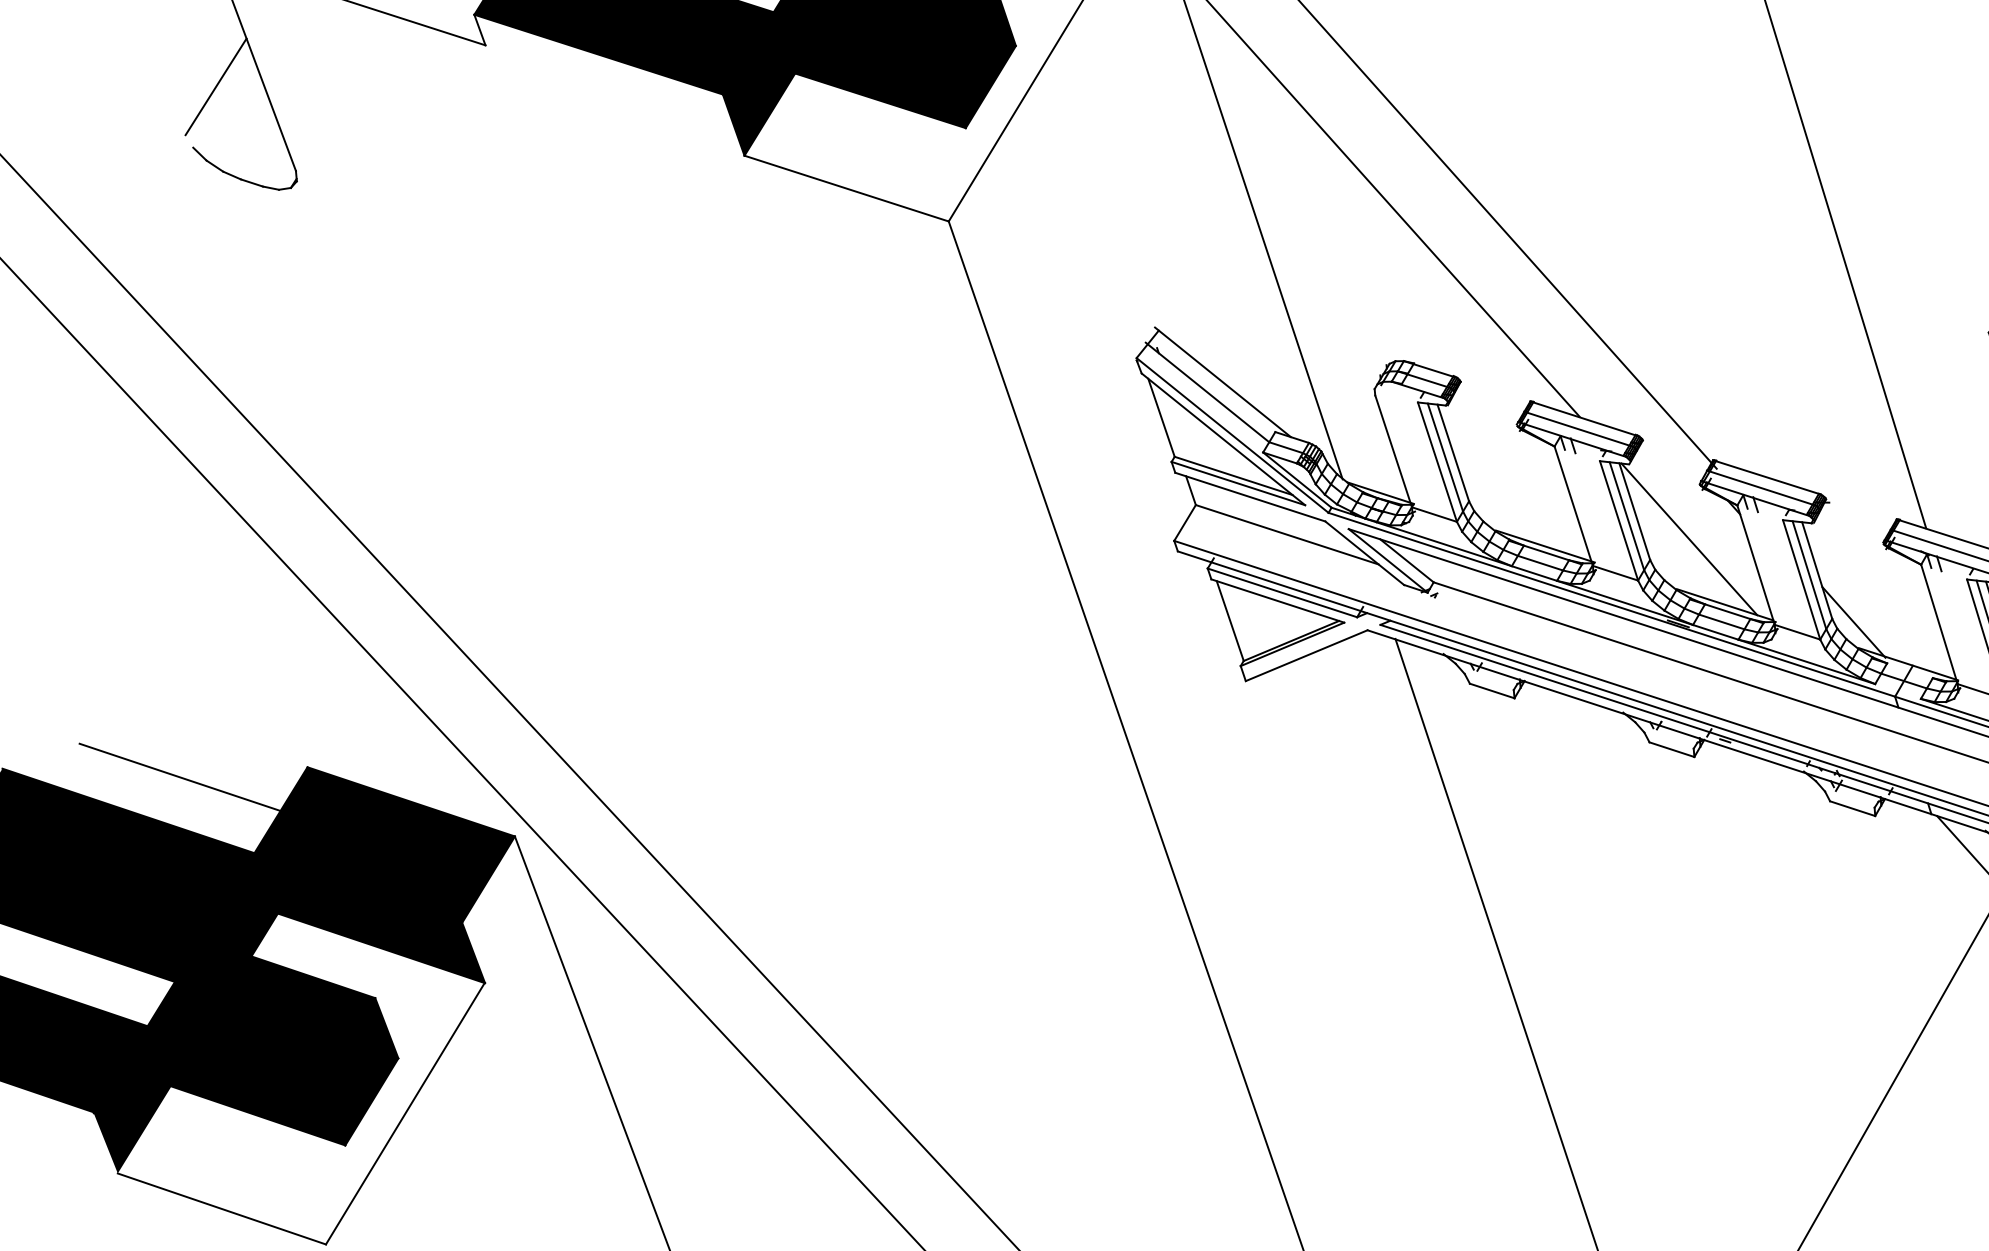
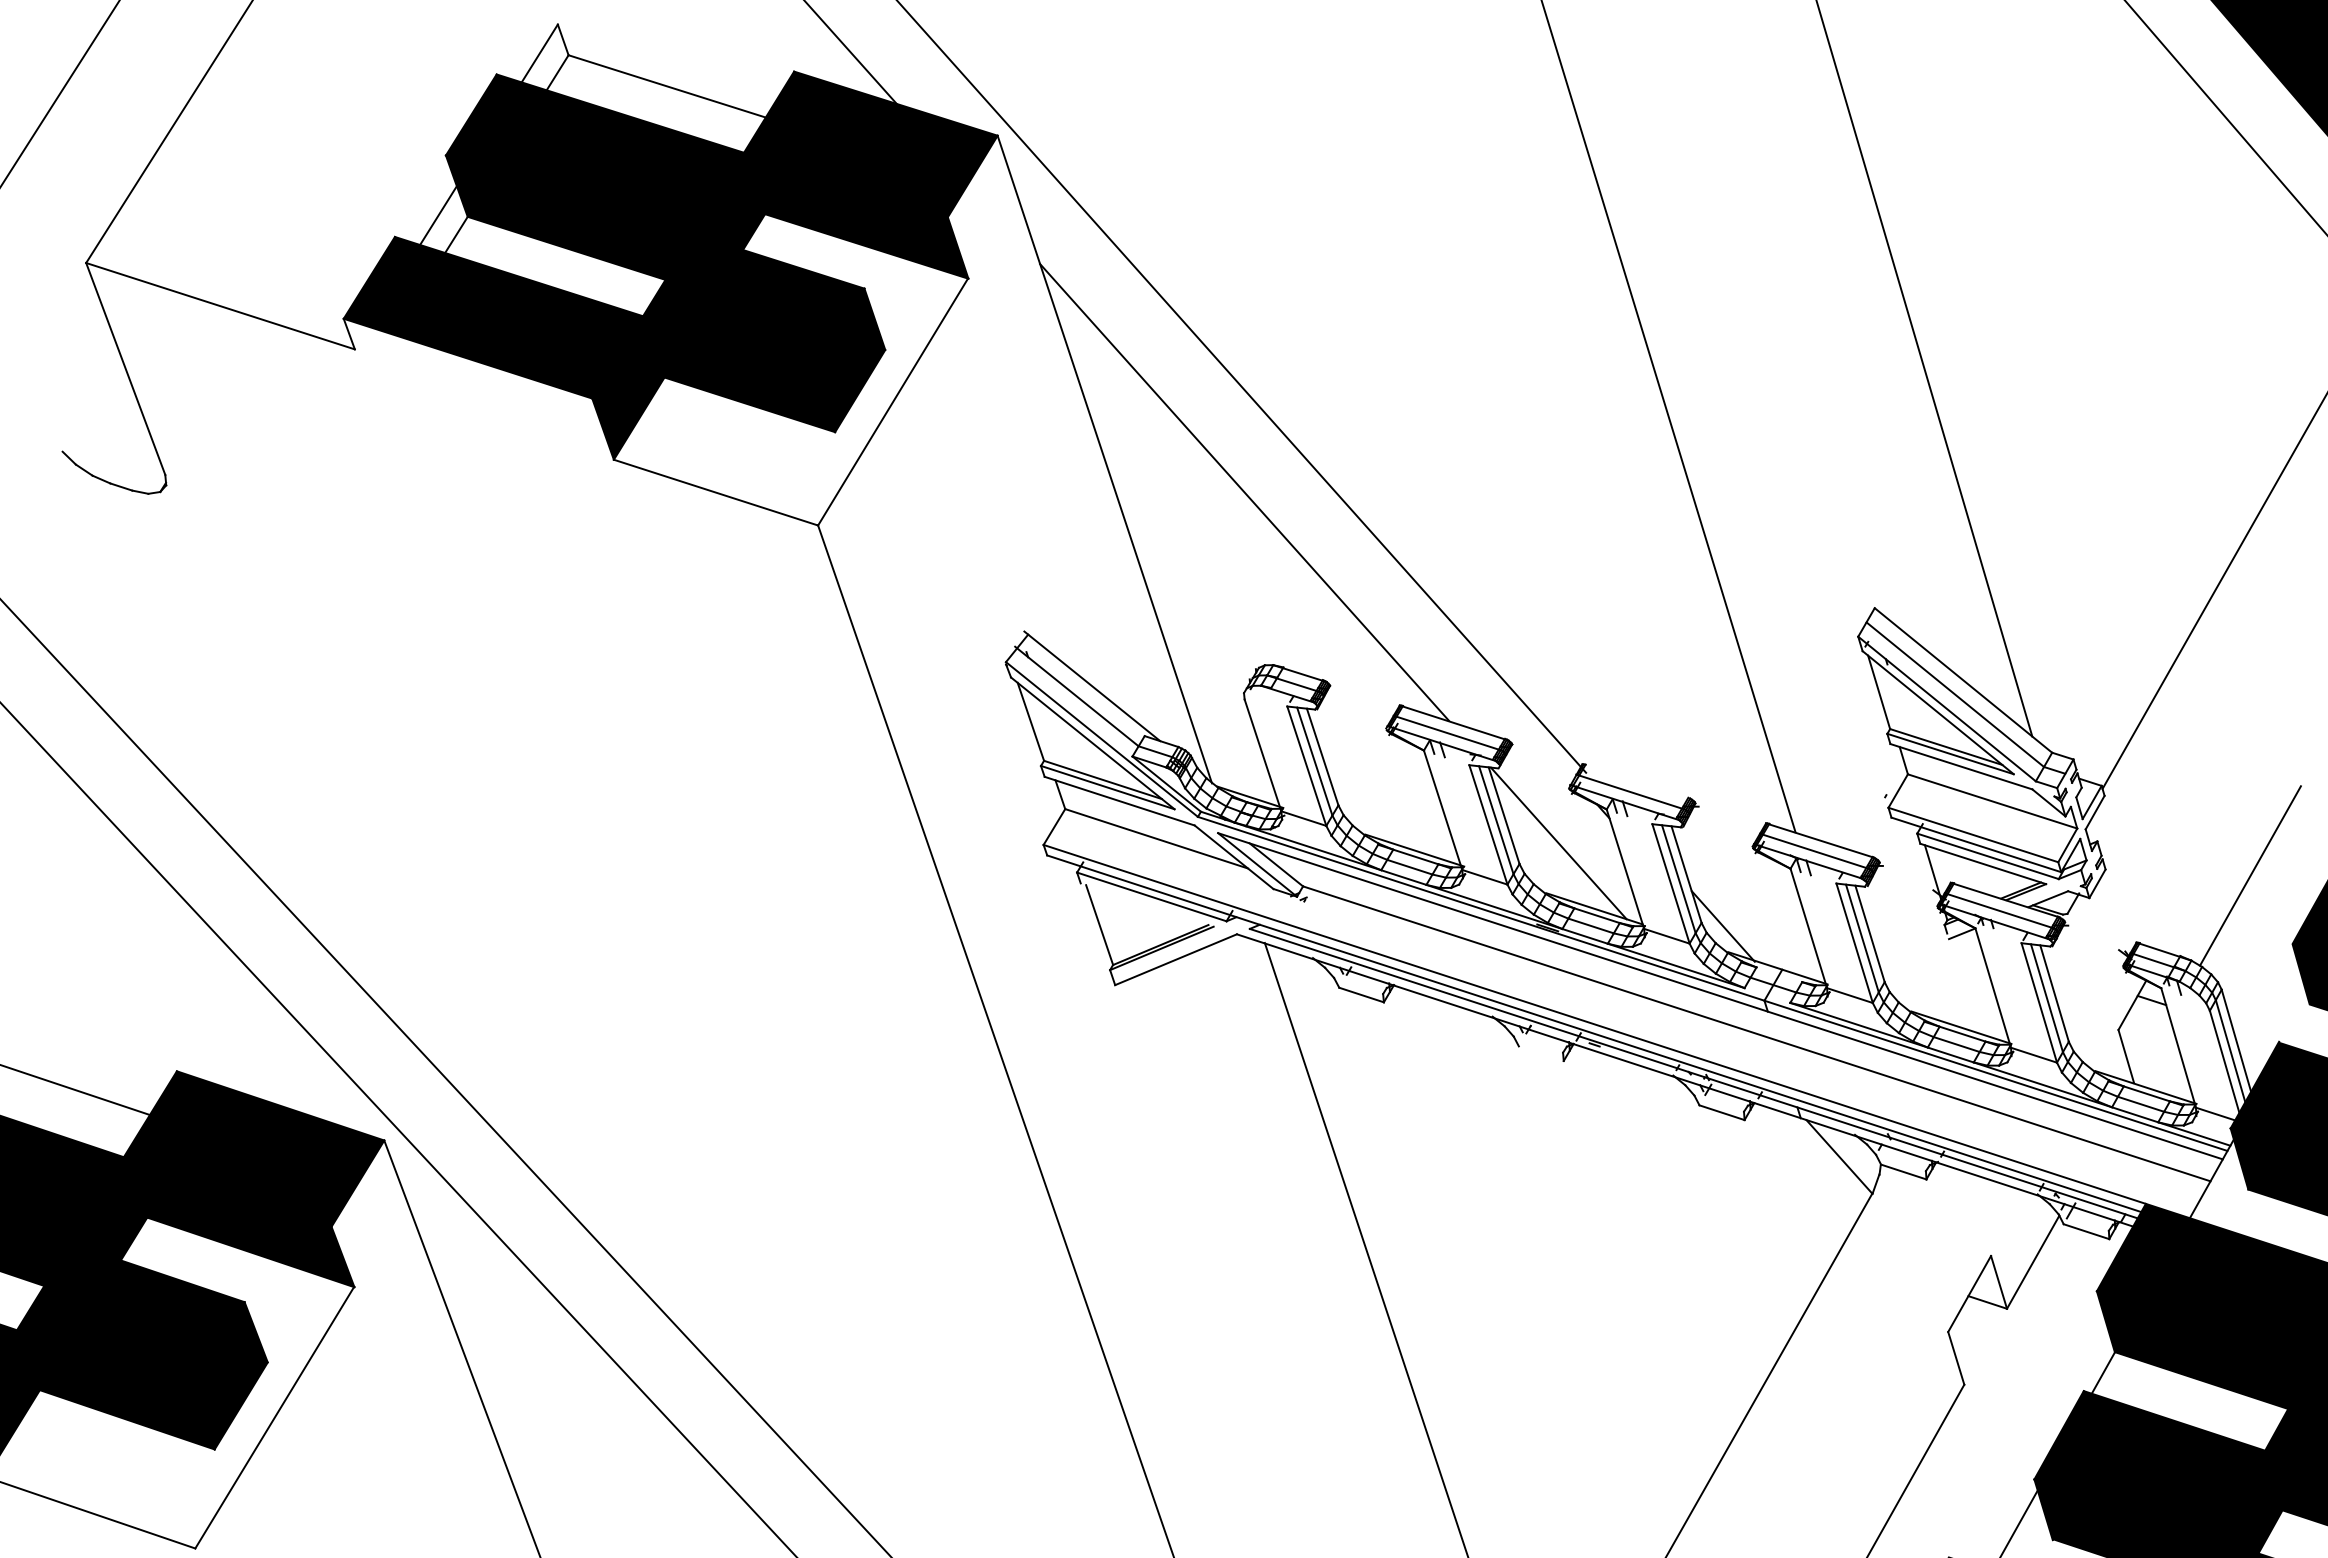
line: (215, 86) -> (84, 390), removed
line: (1767, 477) -> (1636, 781), removed
line: (1277, 600) -> (1146, 904), removed
line: (1671, 749) -> (1540, 1053), removed

